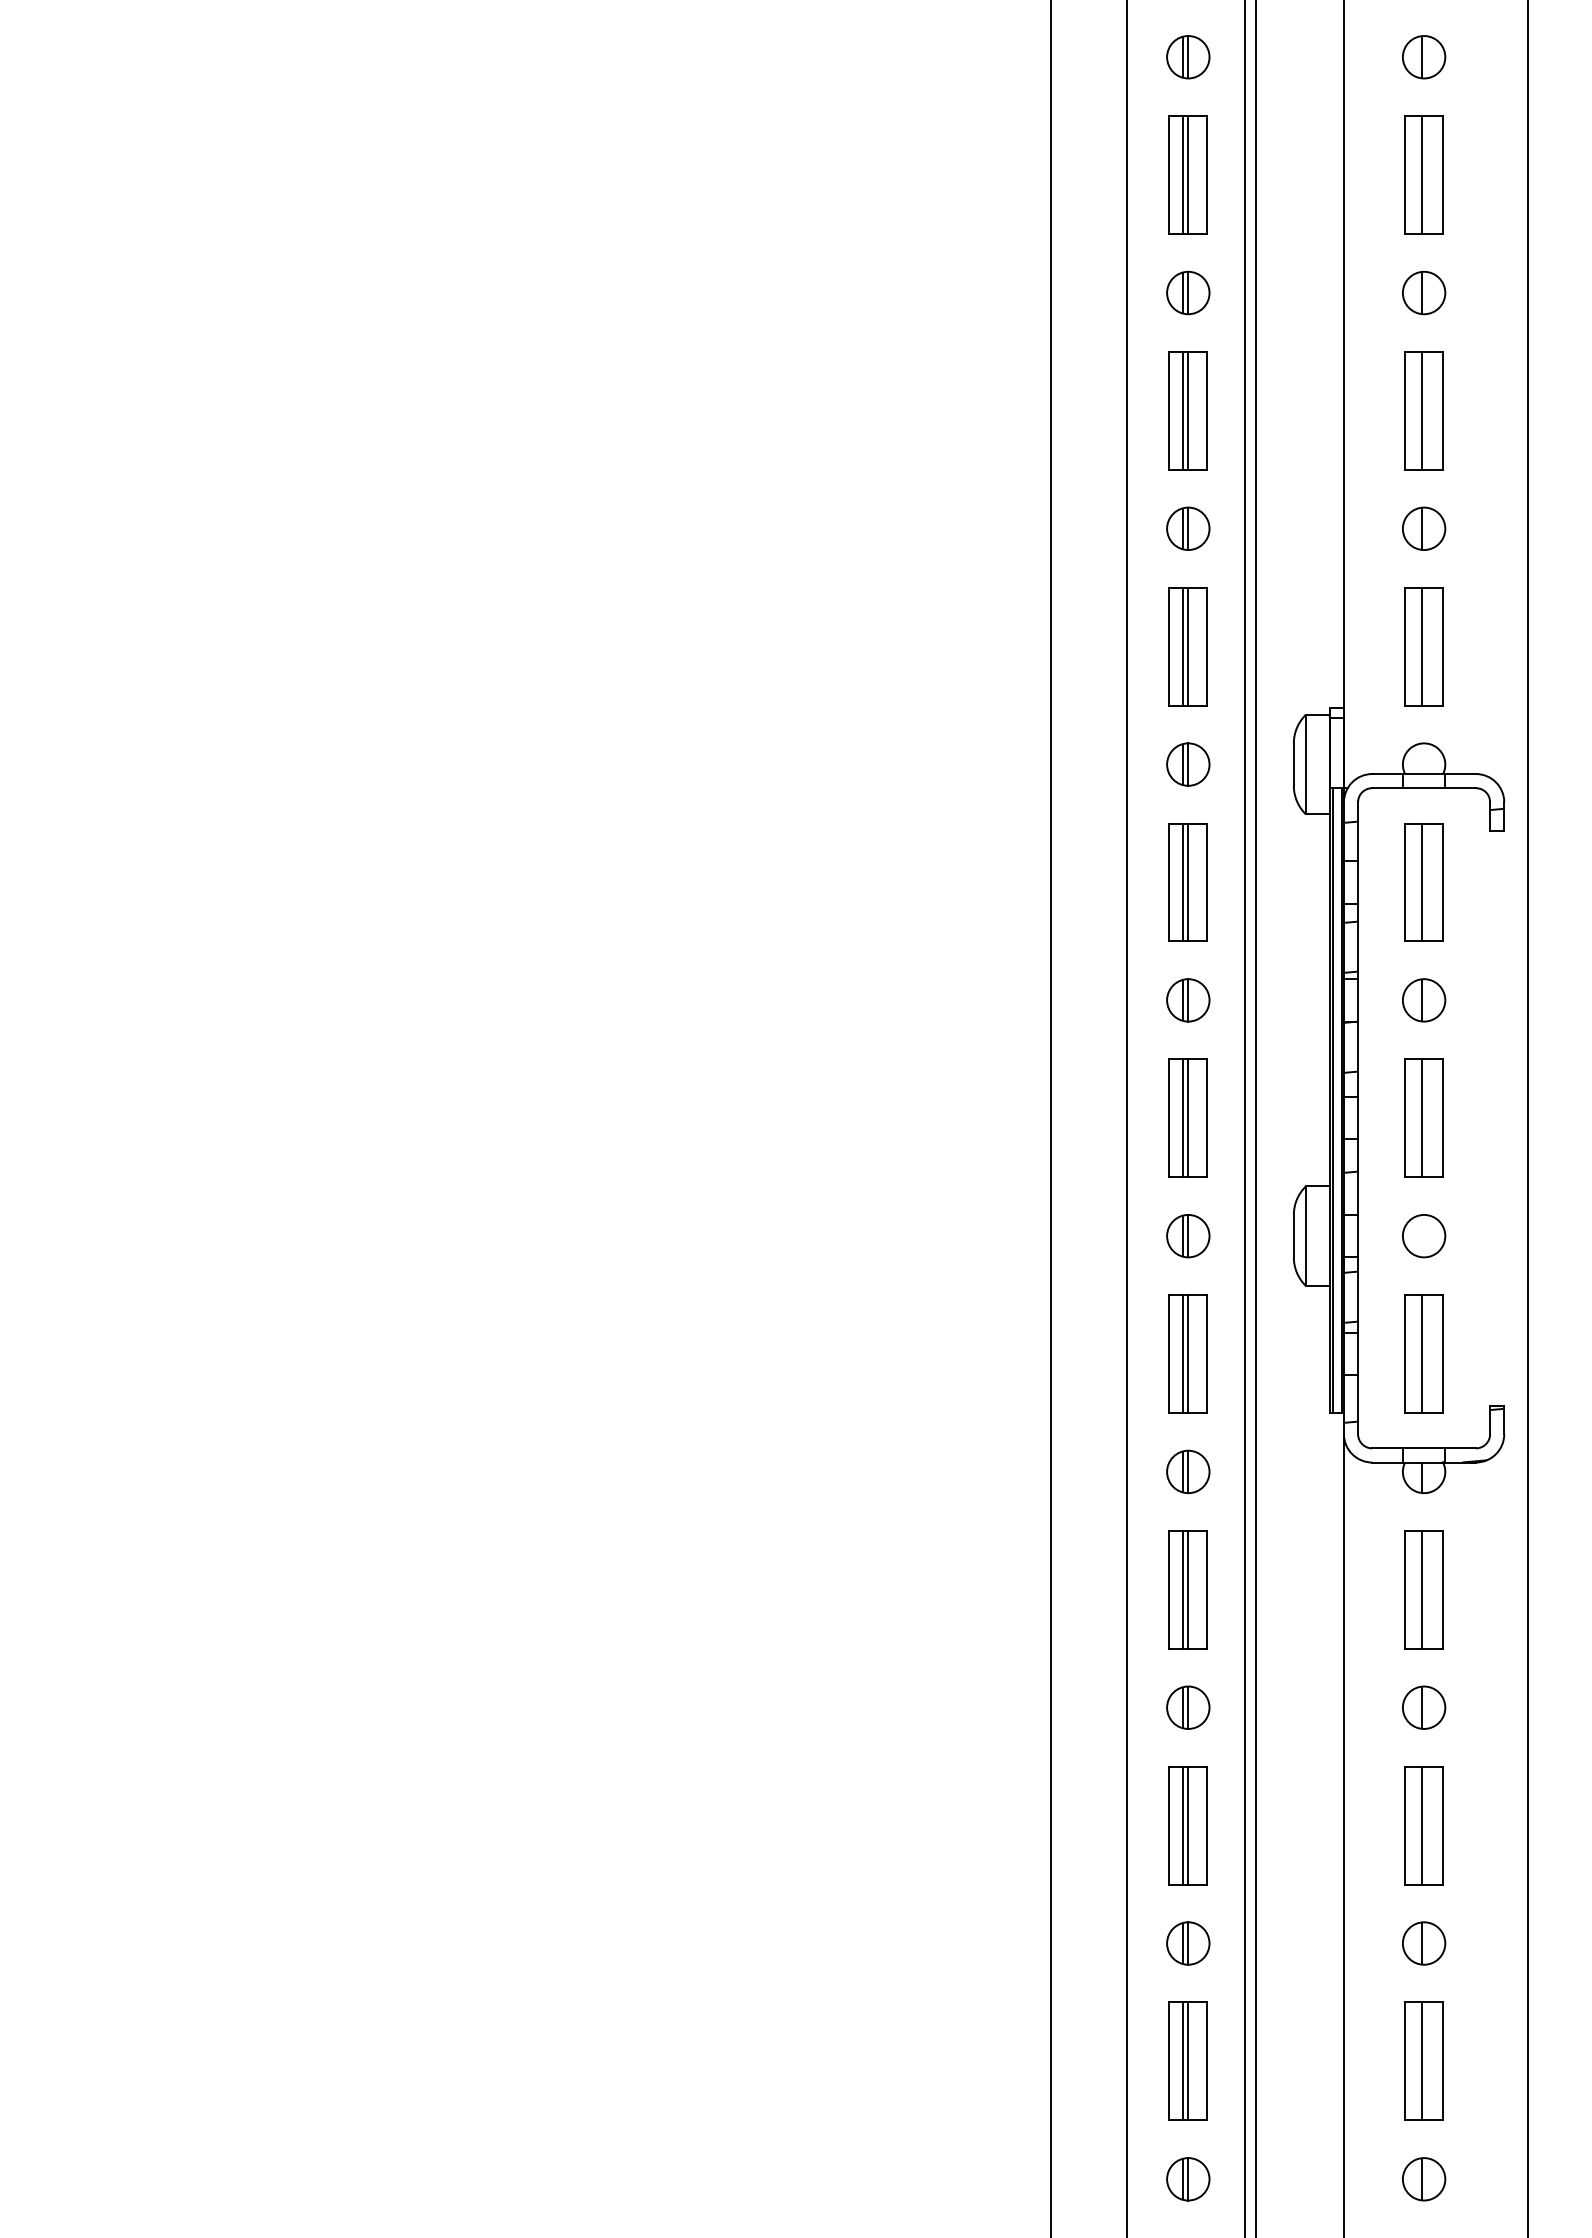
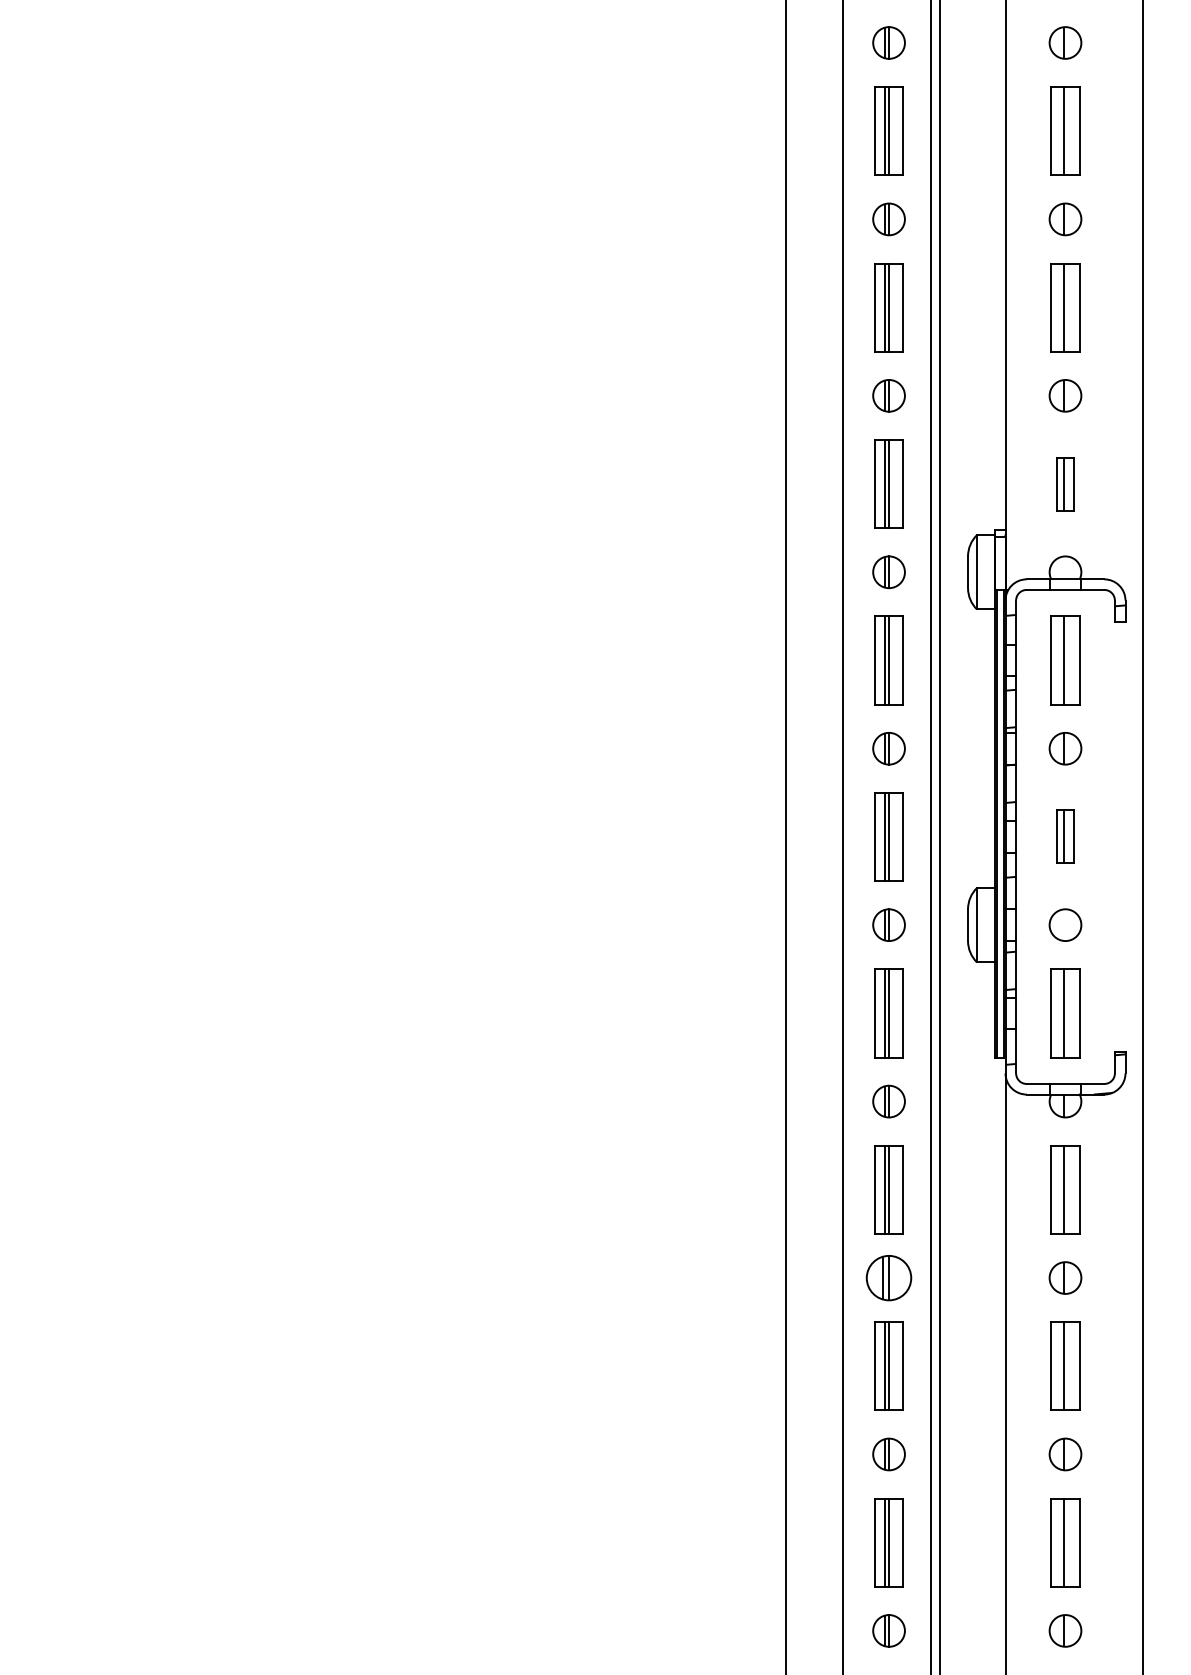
part: (1423, 646) -> (1065, 483), size x0.6
part: (1423, 1117) -> (1065, 836), size x0.6
part: (1188, 1707) -> (889, 1277), size x1.4

